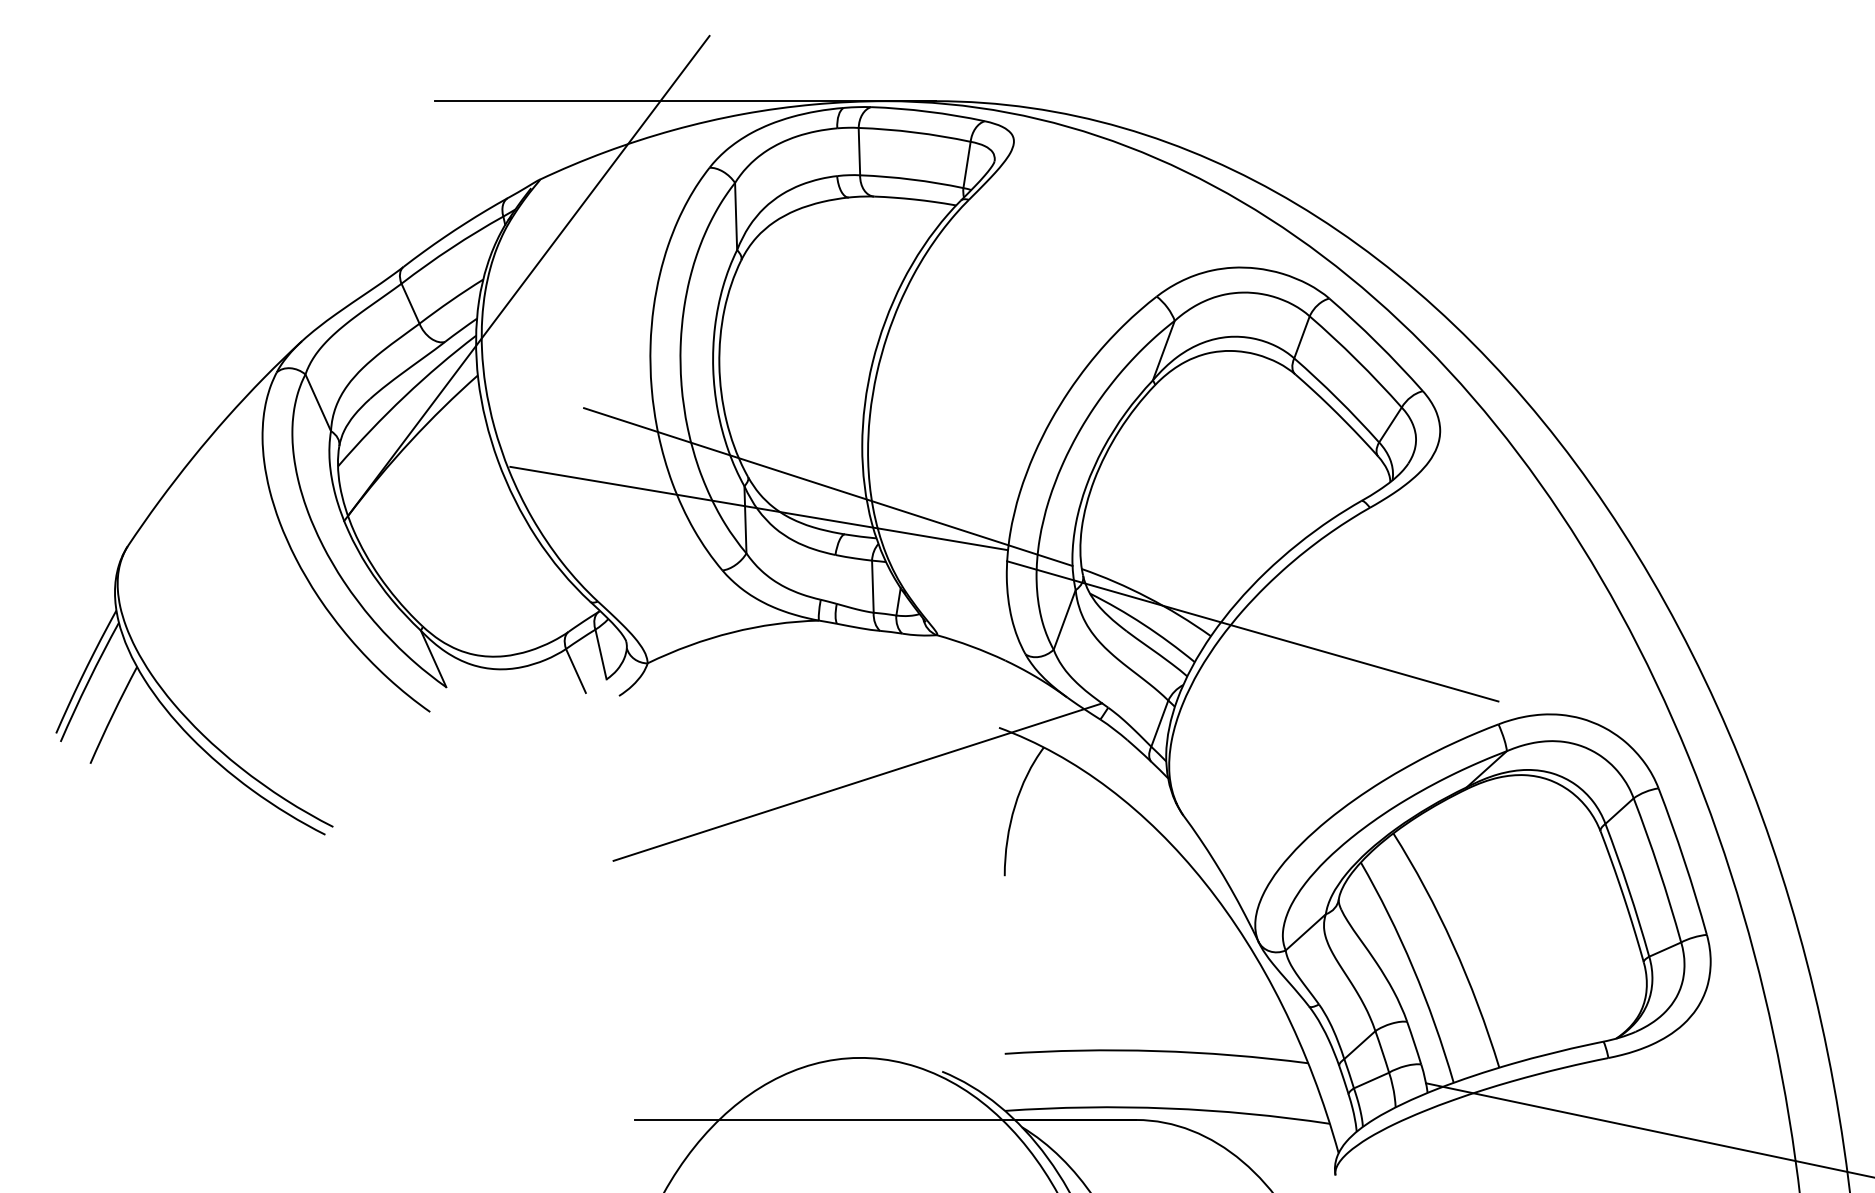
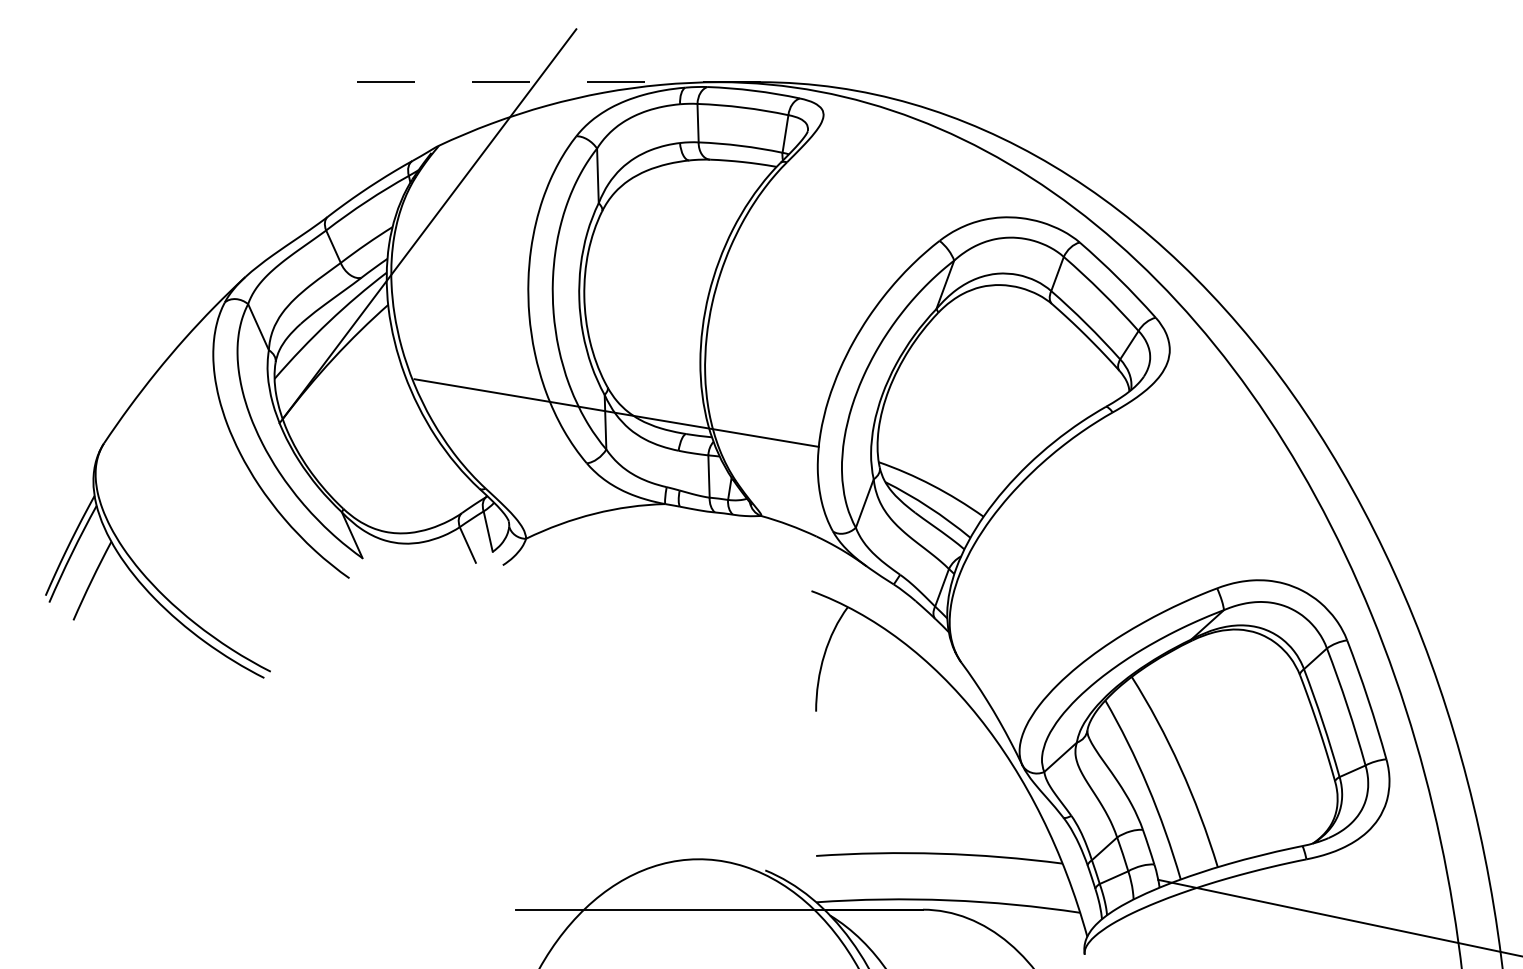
line: (685, 101) -> (556, 82), solid -> dashed
line: (827, 486) -> (672, 395), removed
line: (1252, 630) -> (1017, 512), removed
line: (857, 782) -> (696, 635), removed

